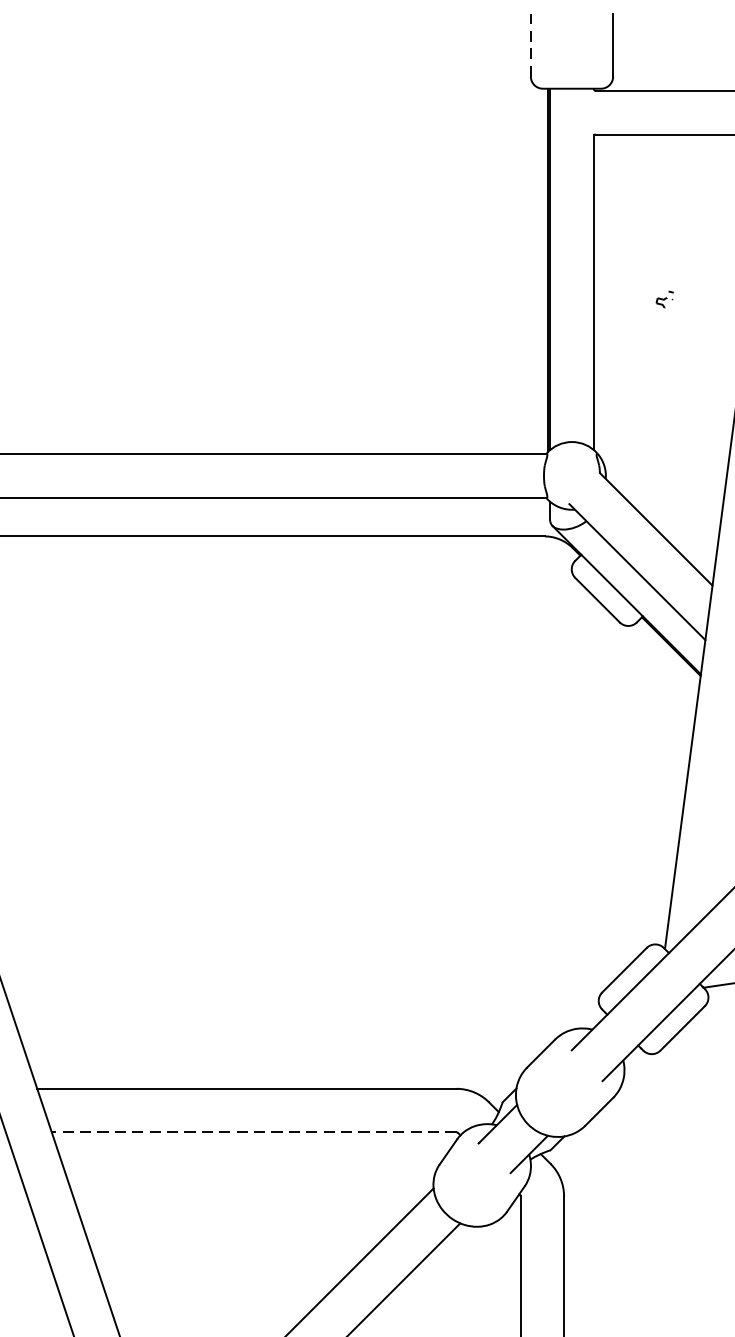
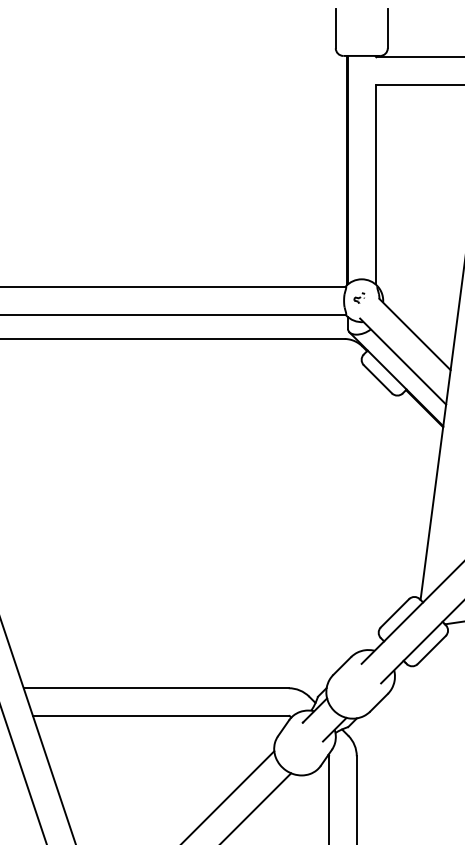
line: (530, 45) -> (335, 28), dashed -> solid
part: (664, 298) -> (359, 297), moved
line: (253, 1131) -> (160, 715), dashed -> solid

